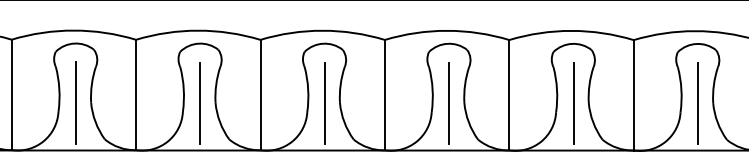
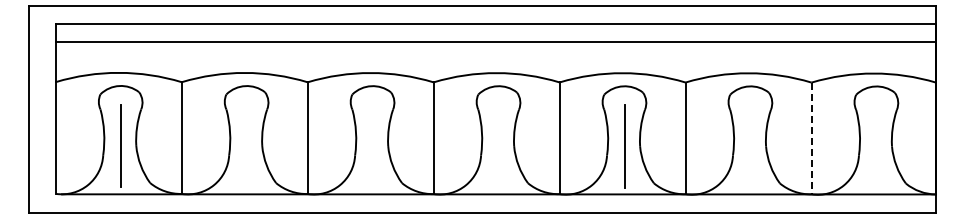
line: (633, 95) -> (811, 138), solid -> dashed
line: (75, 103) -> (246, 146), removed
line: (200, 103) -> (372, 146), removed
line: (324, 103) -> (498, 146), removed
line: (573, 103) -> (750, 146), removed
line: (697, 103) -> (876, 146), removed

